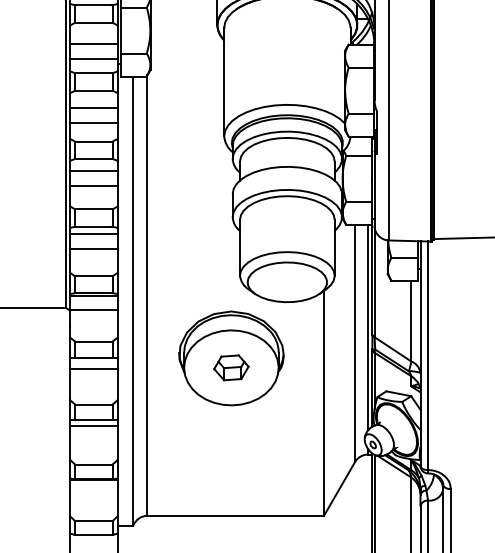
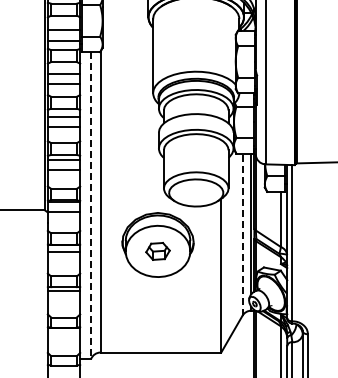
line: (134, 302) -> (91, 206), solid -> dashed
line: (355, 343) -> (242, 234), solid -> dashed

